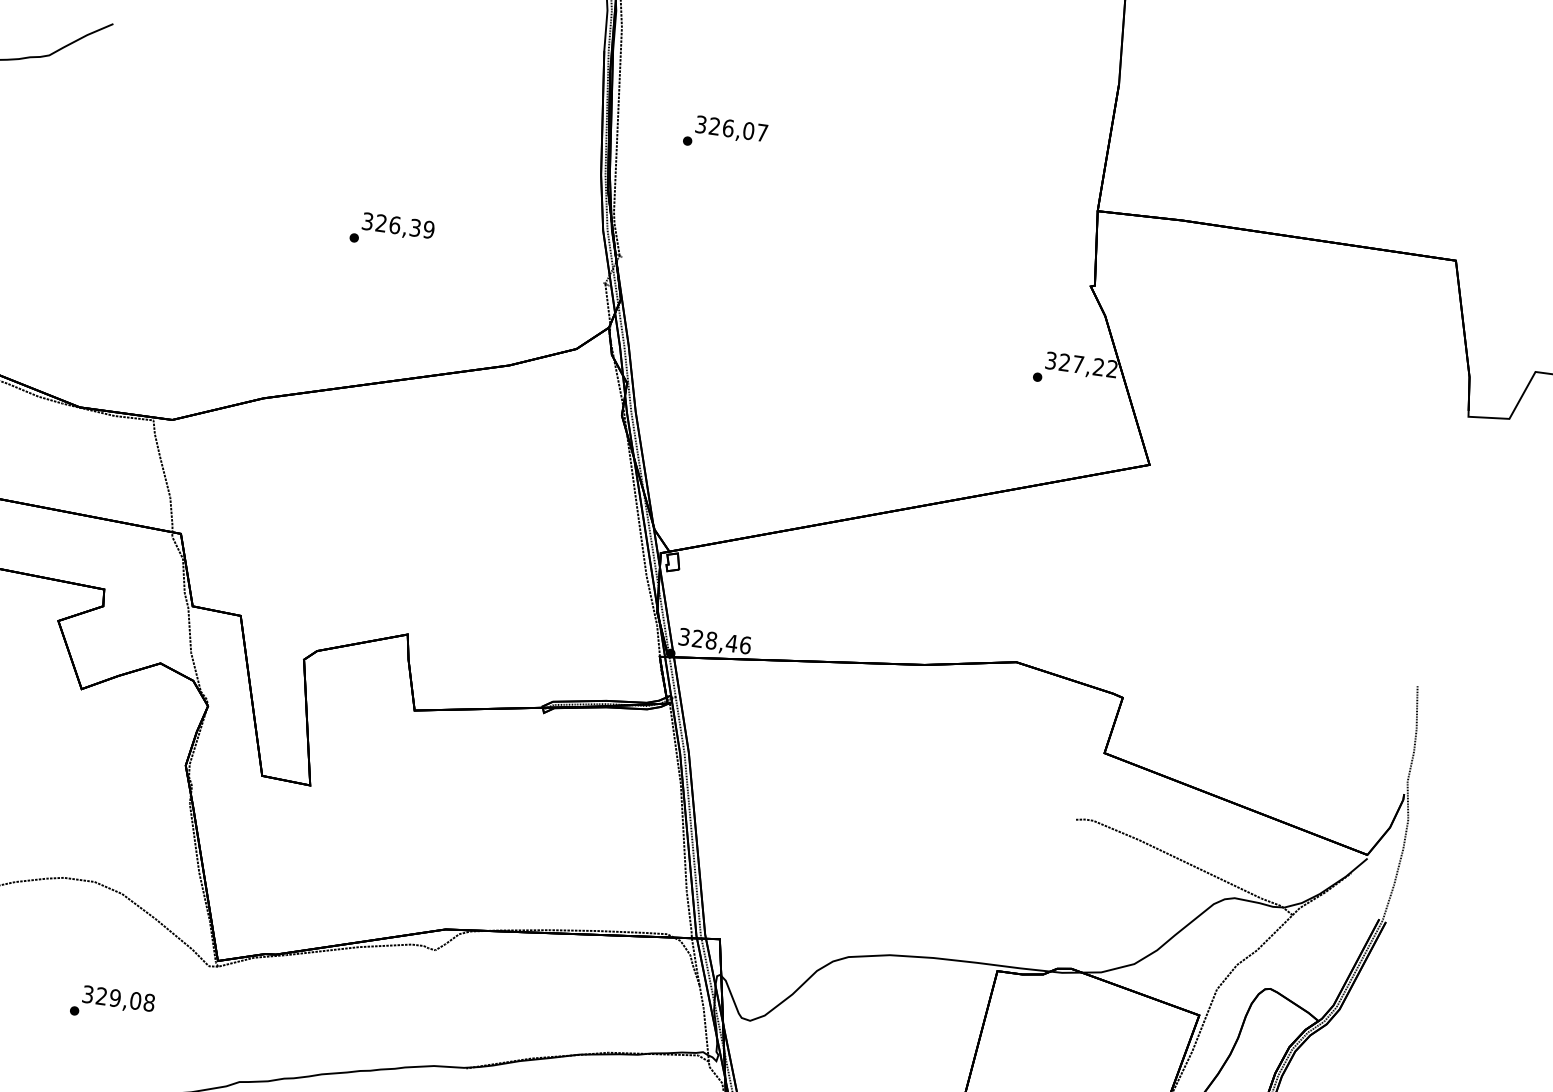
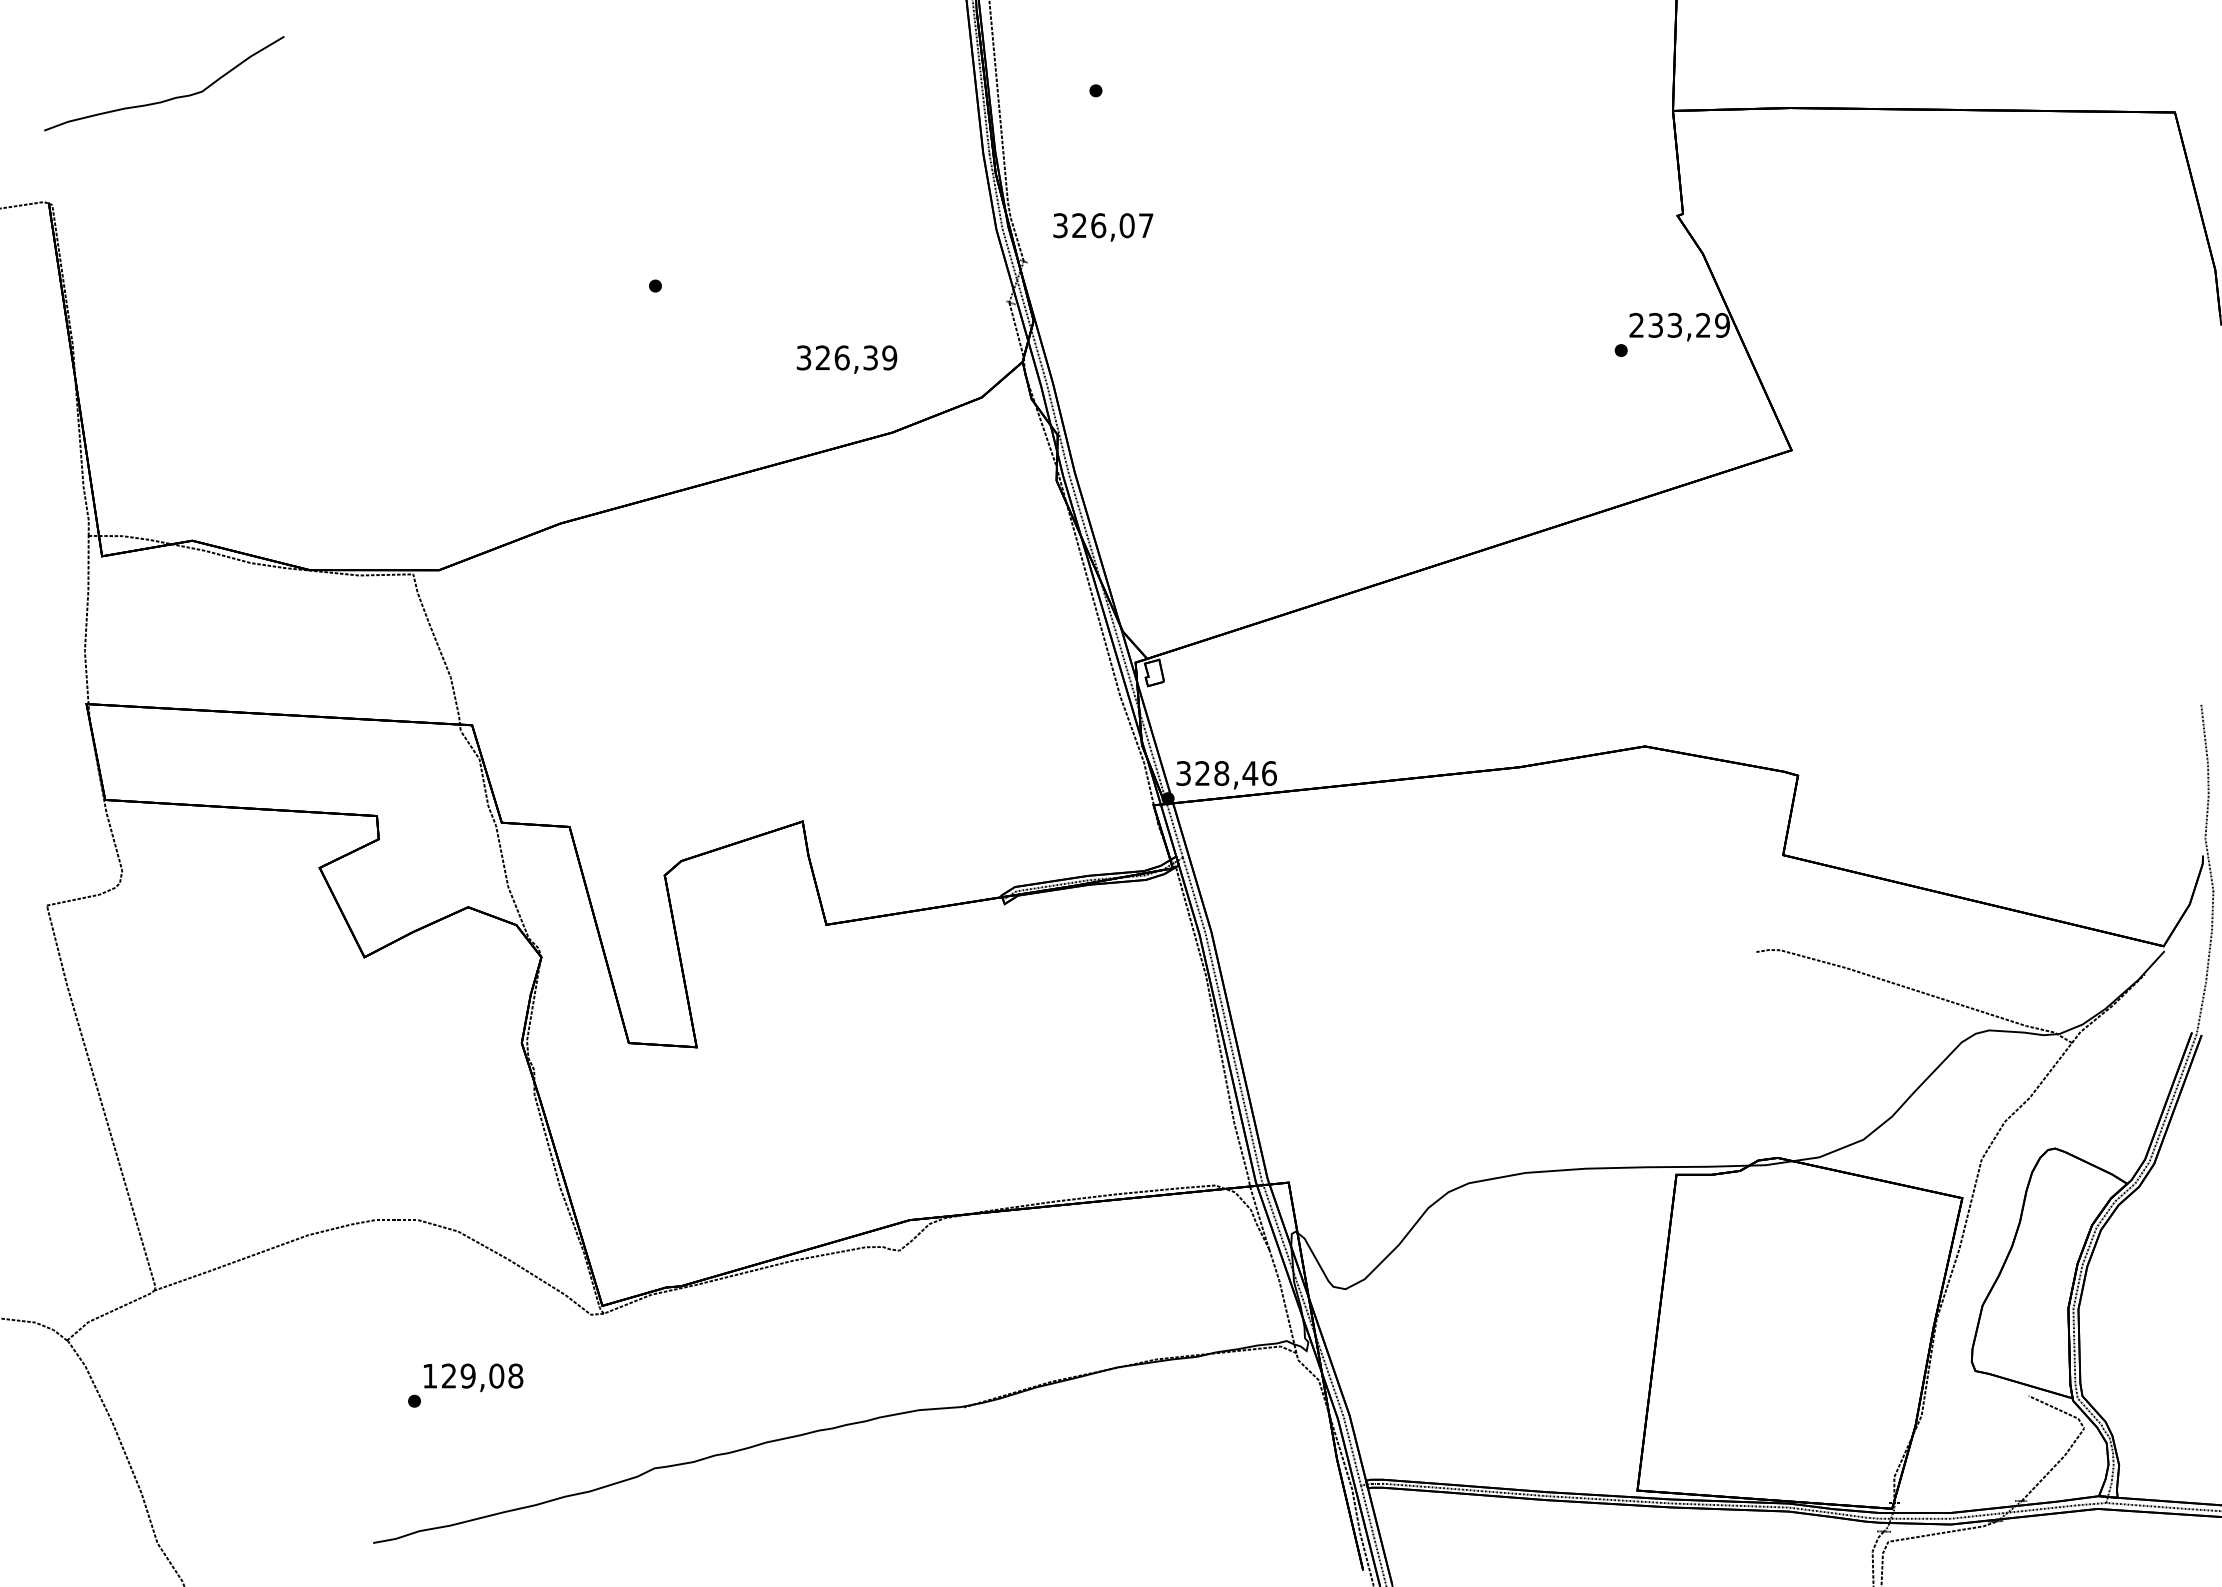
text: (731, 130) -> (1103, 227), moved
text: (397, 226) -> (846, 359), moved
text: (1081, 364) -> (1679, 324), 327,22 -> 233,29
text: (88, 994) -> (430, 1375), 329,08 -> 129,08

